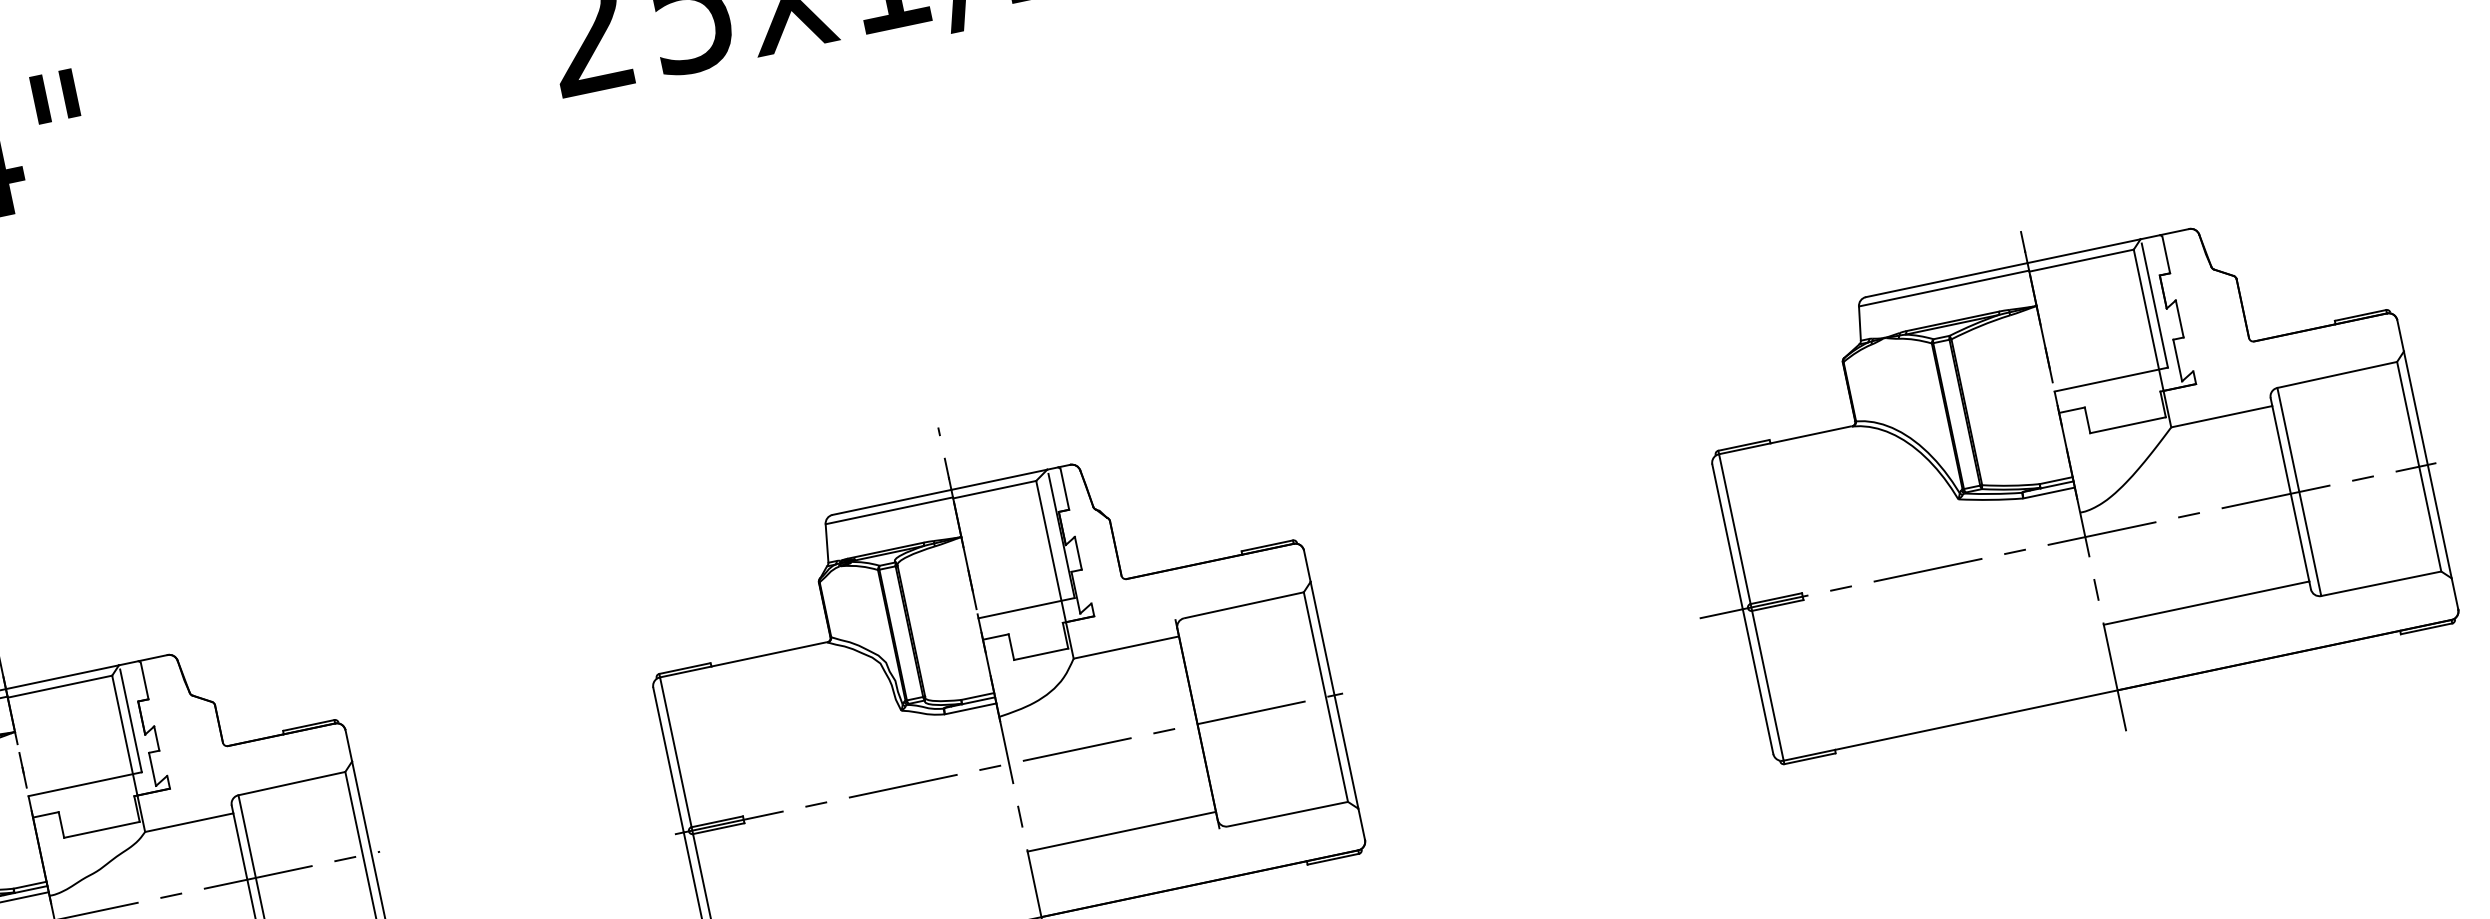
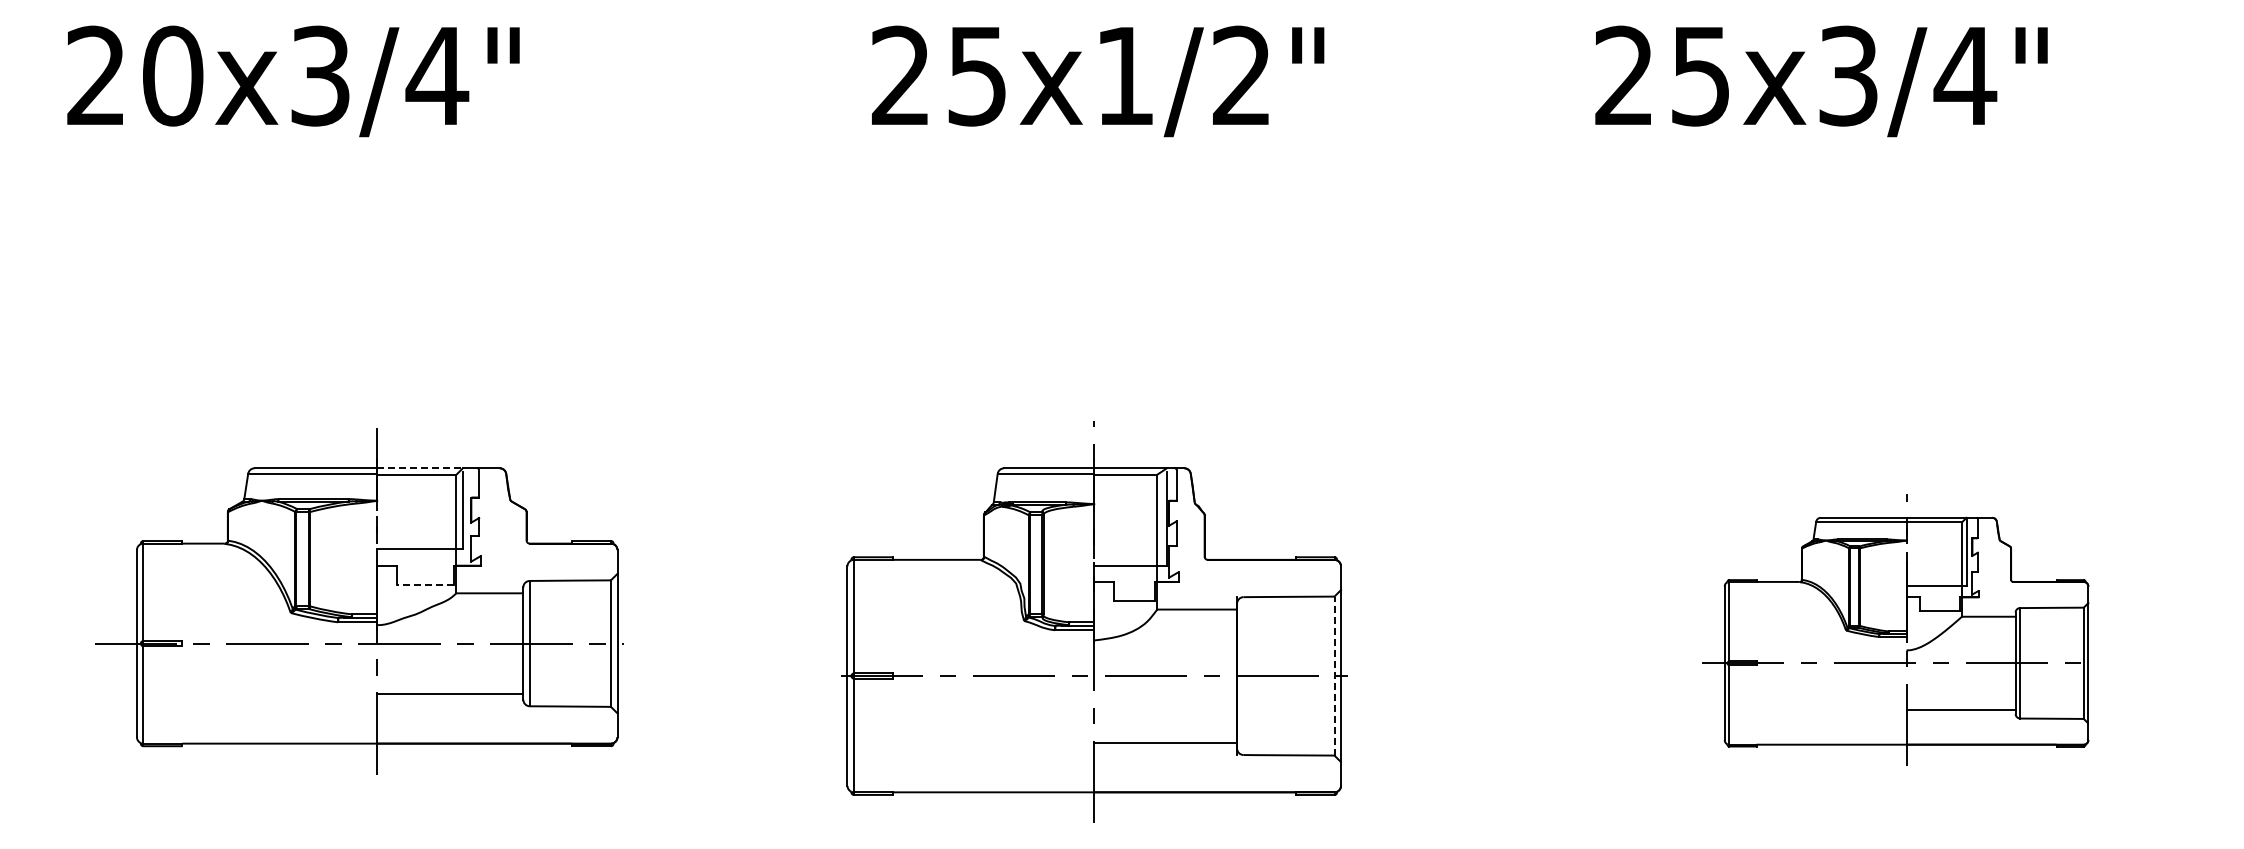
part: (2056, 484) -> (1897, 633), size x0.7
line: (63, 677) -> (420, 468), solid -> dashed
line: (1326, 697) -> (1334, 676), solid -> dashed
line: (102, 830) -> (425, 585), solid -> dashed

